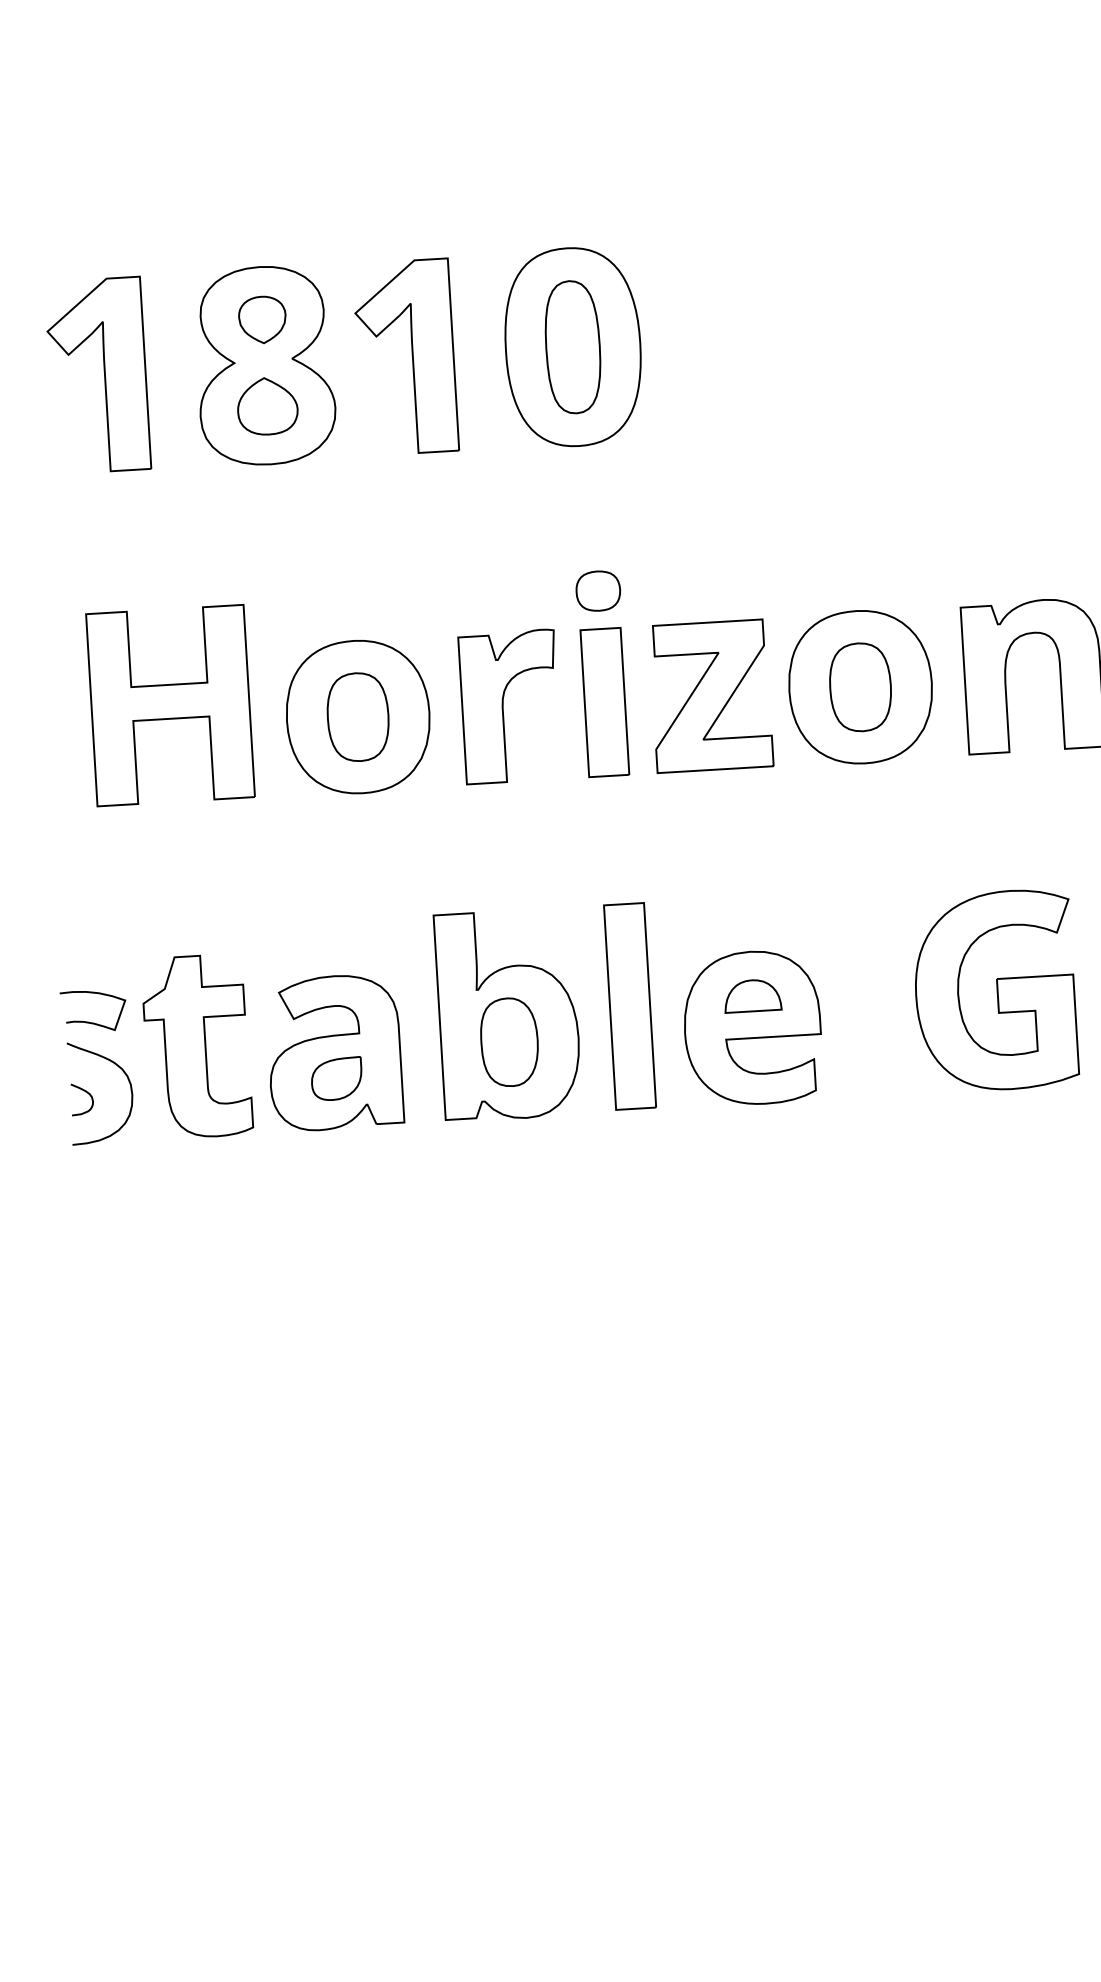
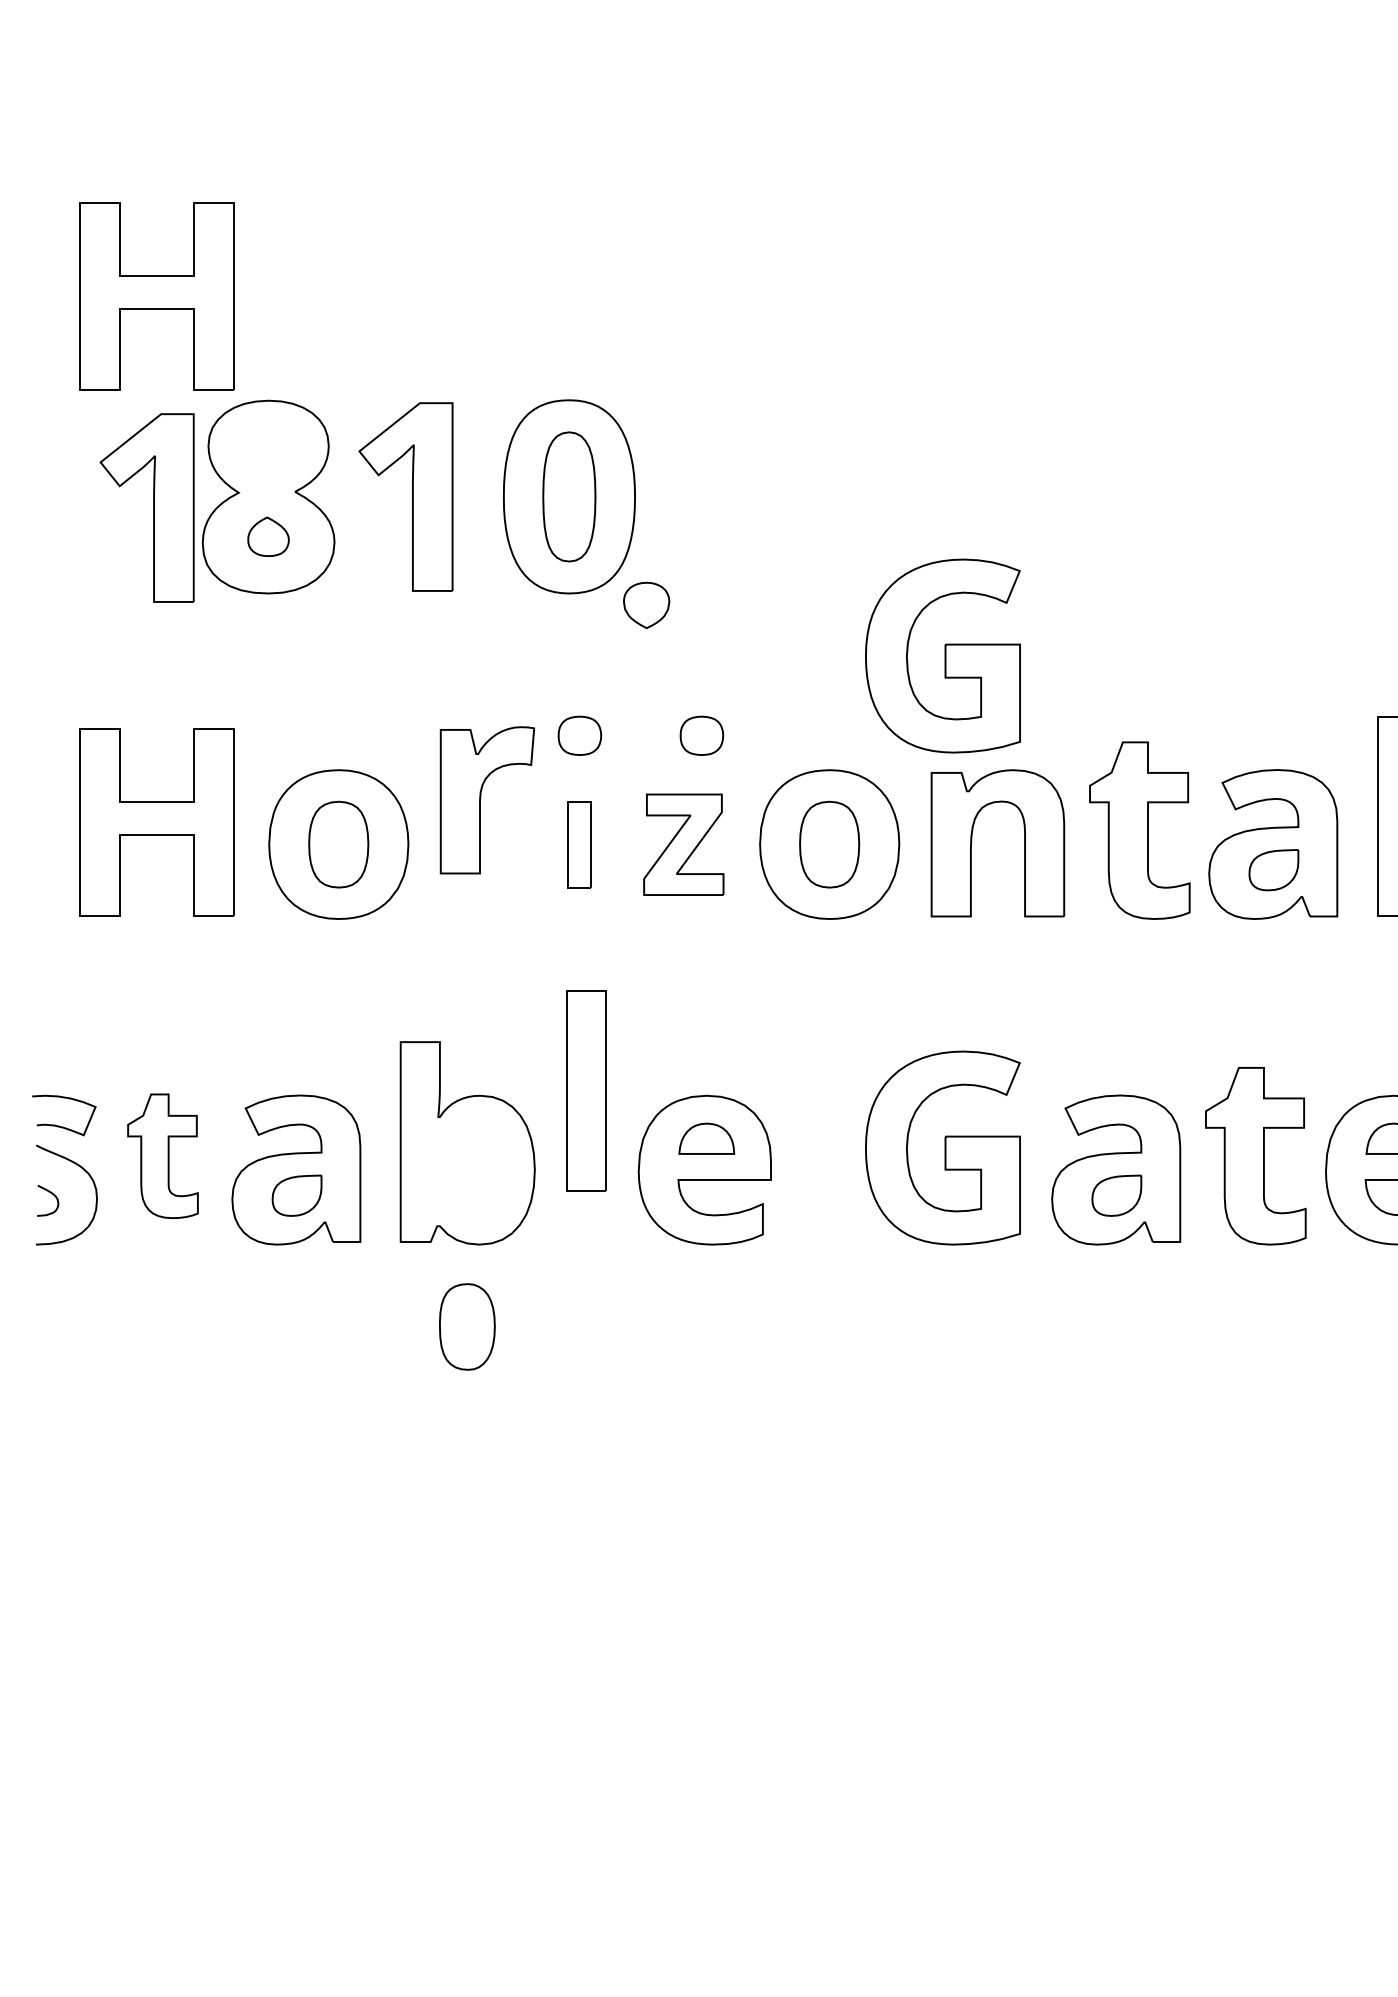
part: (138, 167) -> (156, 296), added
part: (262, 320) -> (646, 605), moved
part: (104, 374) -> (153, 507), moved
part: (267, 406) -> (268, 536), size x0.7
part: (964, 486) -> (942, 655), added
part: (722, 583) -> (701, 735), added
part: (710, 696) -> (683, 844), size x0.7
part: (604, 702) -> (579, 844), size x0.6
part: (504, 705) -> (481, 798), moved
part: (629, 1005) -> (586, 1090), moved
part: (509, 1041) -> (467, 1326), moved
part: (196, 1047) -> (162, 1156), size x0.7

